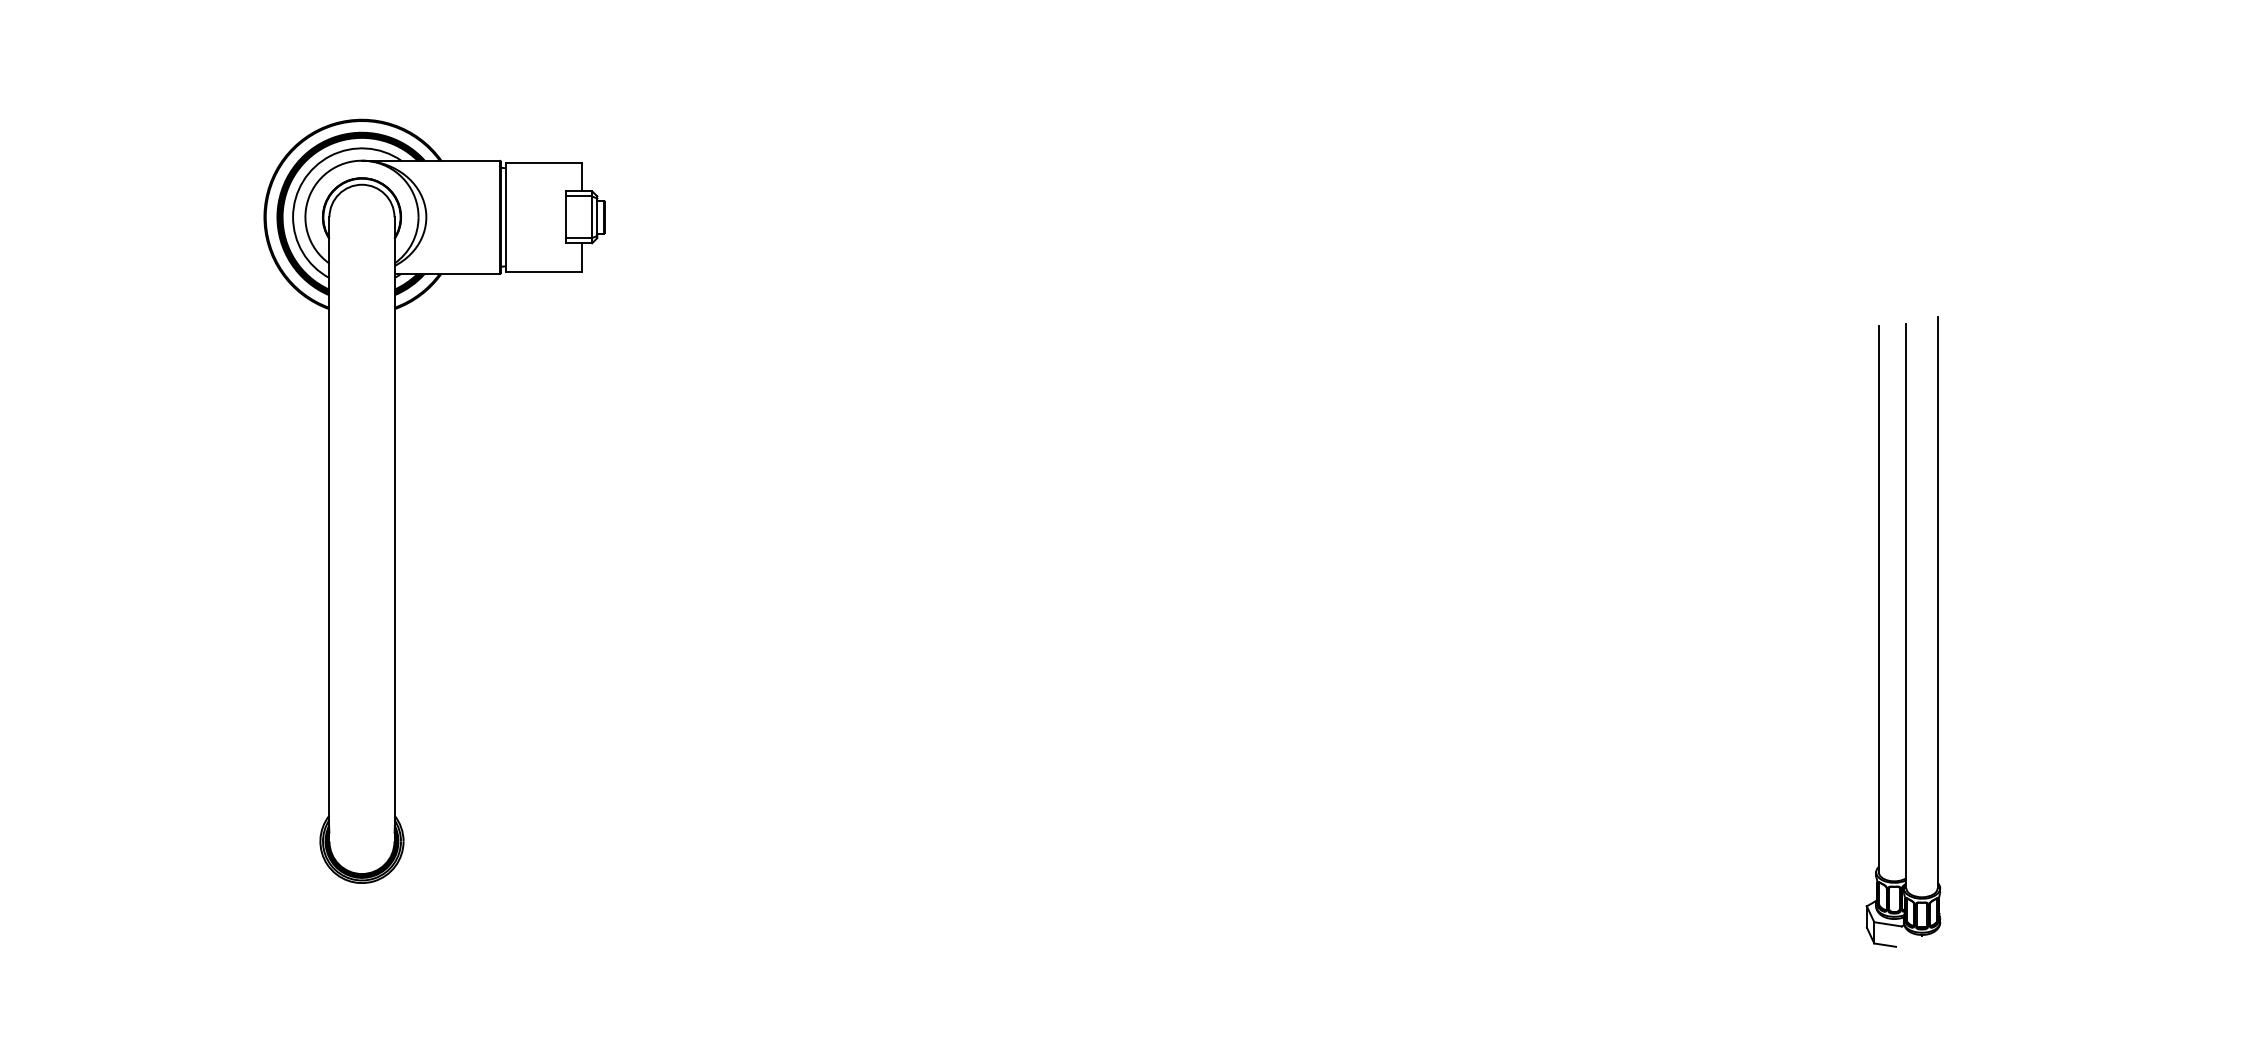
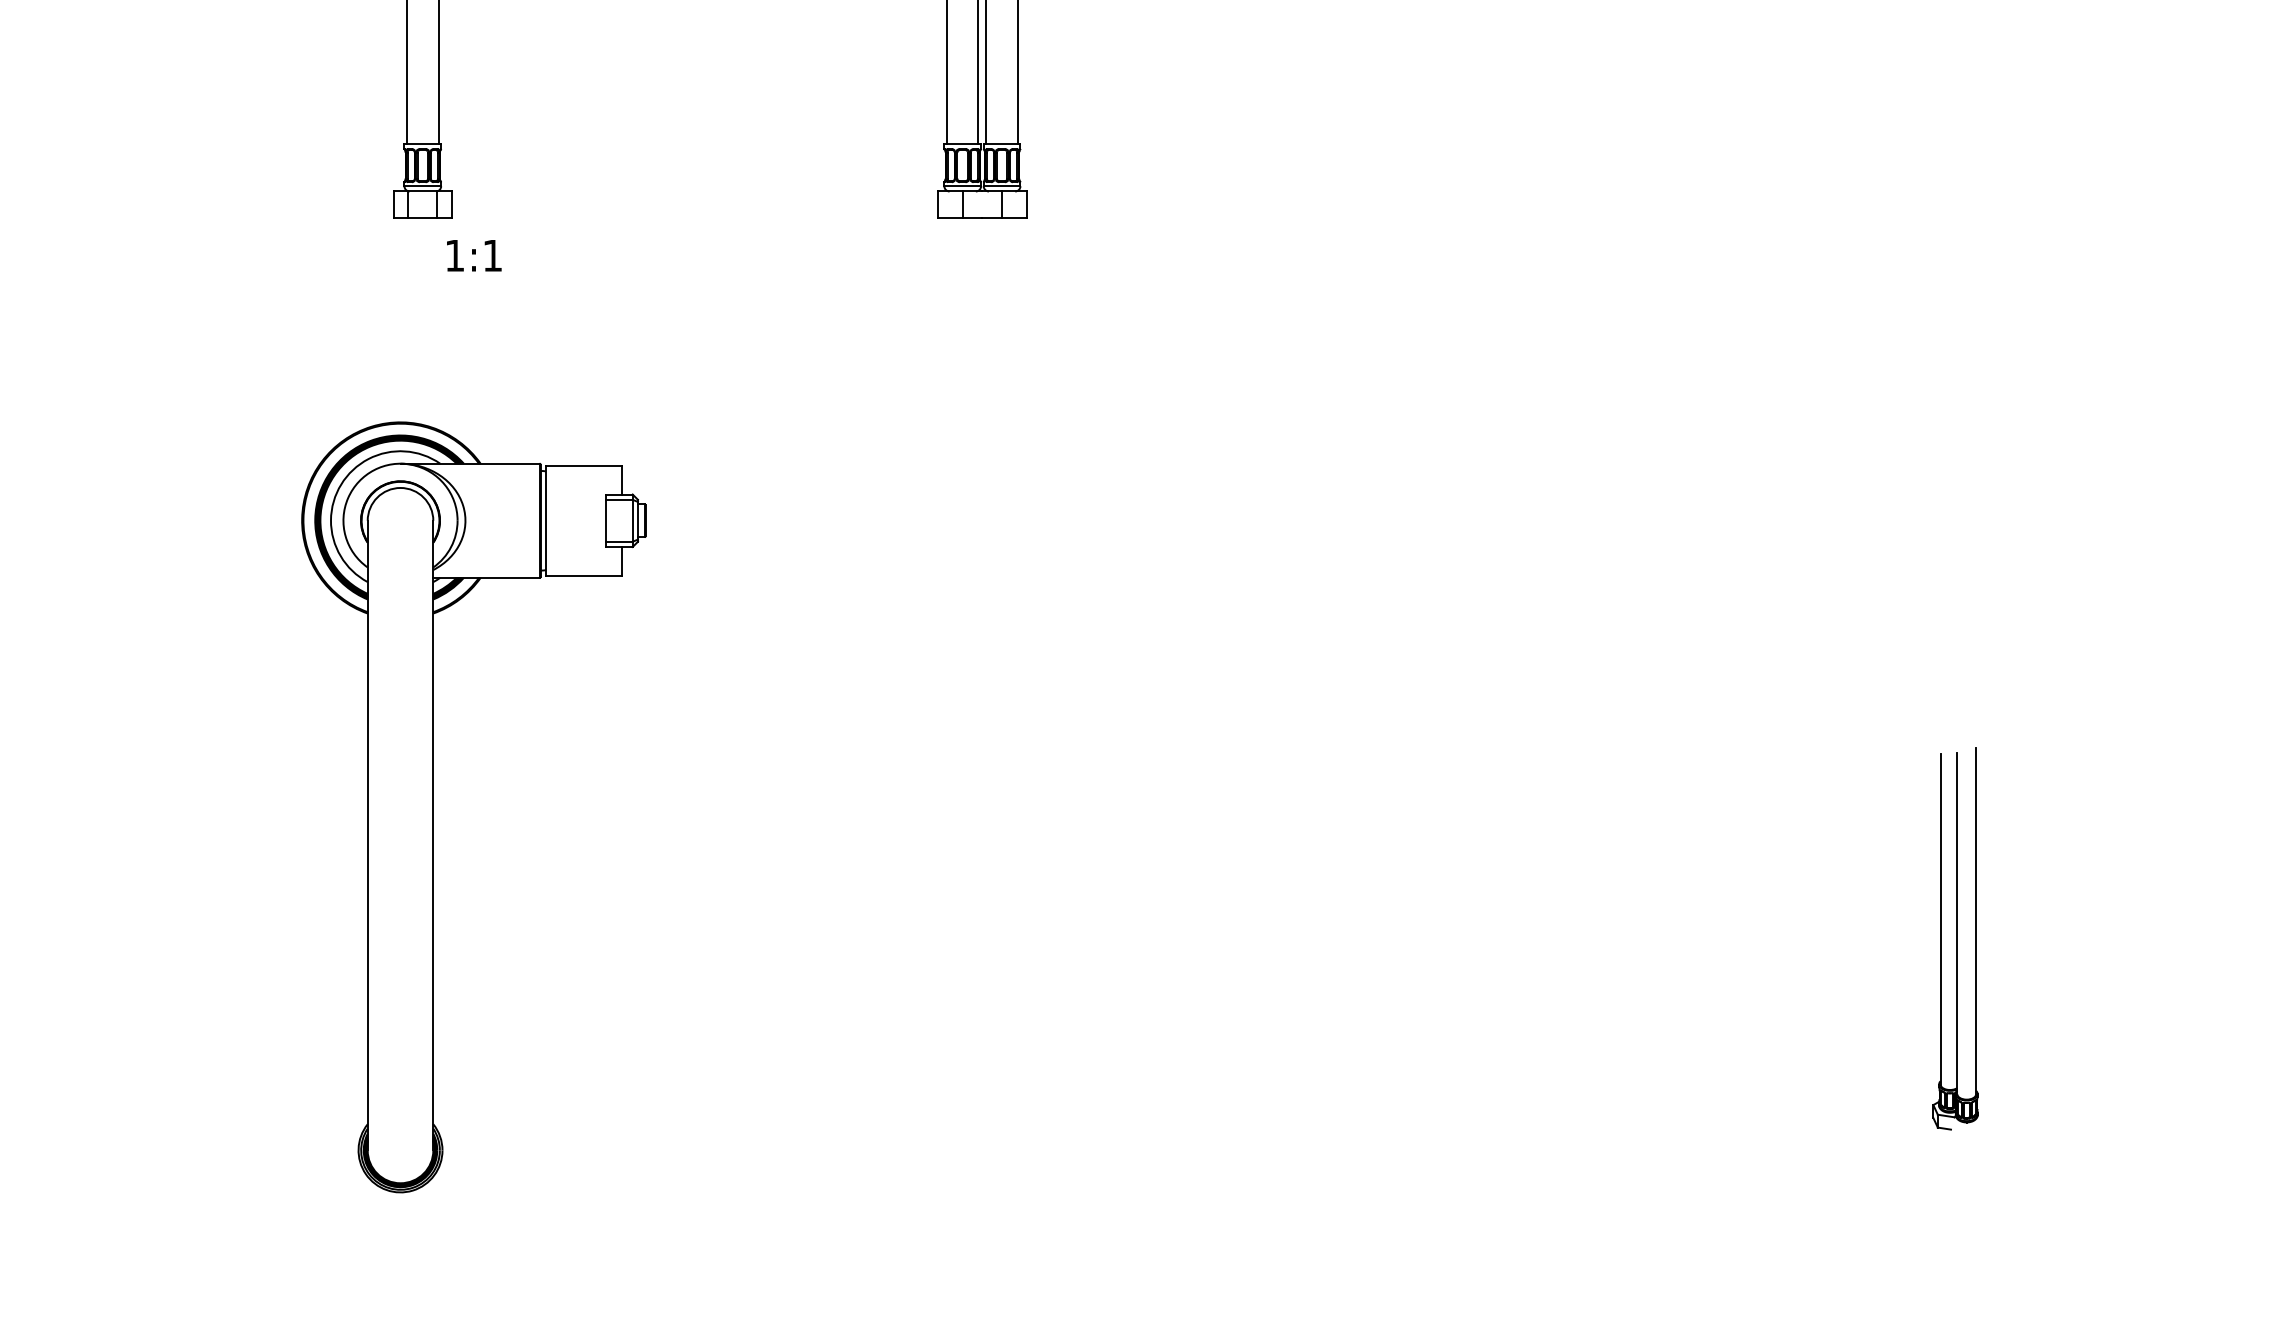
part: (1903, 631) -> (1955, 938), size x0.6

